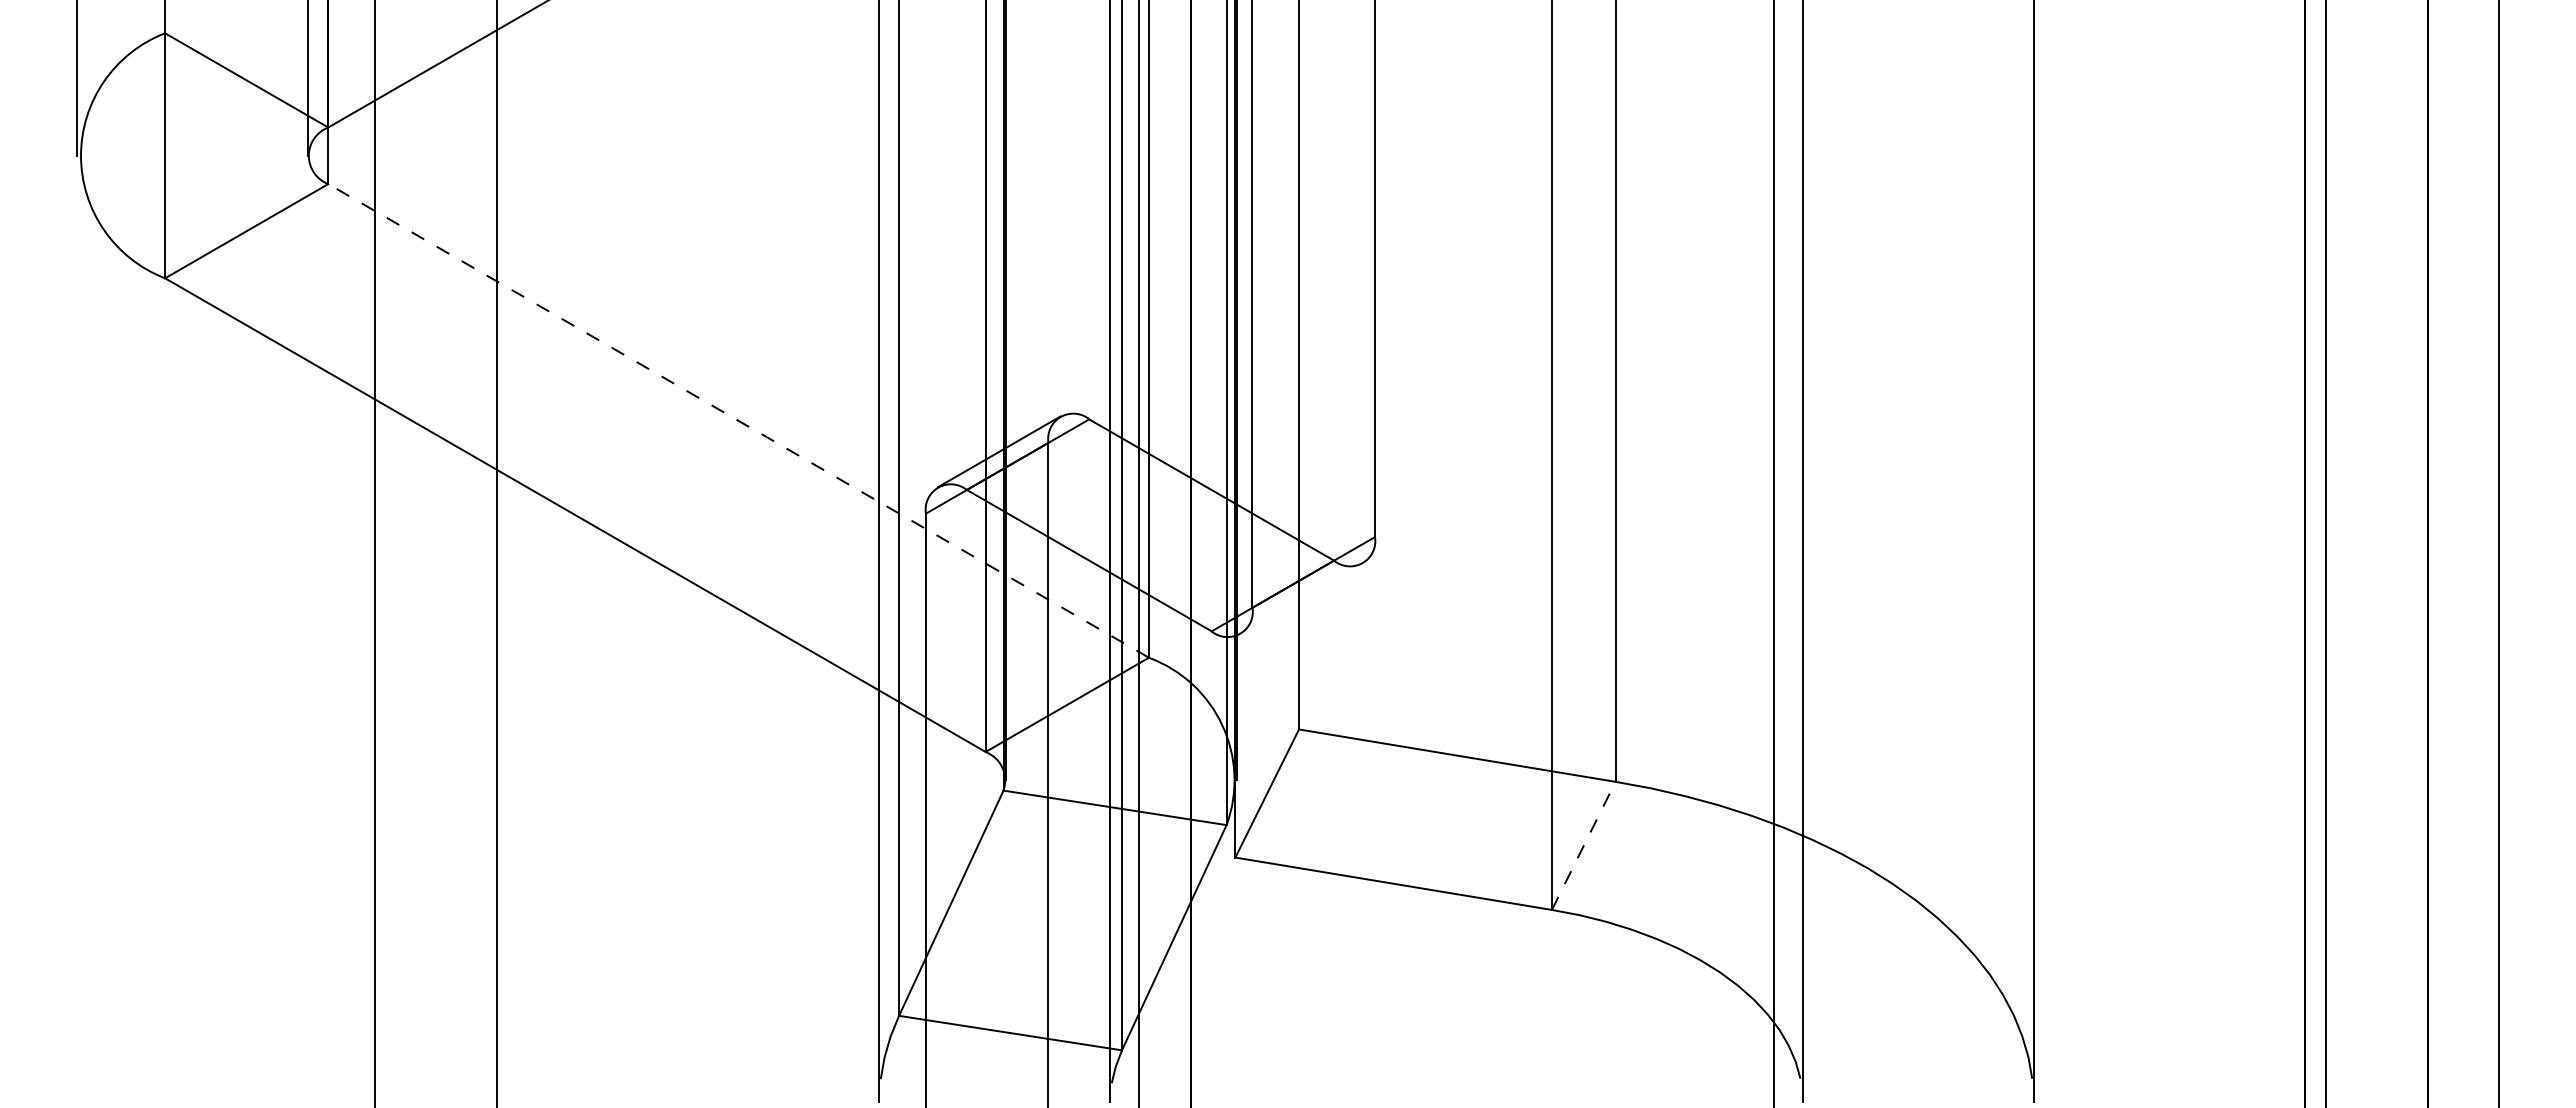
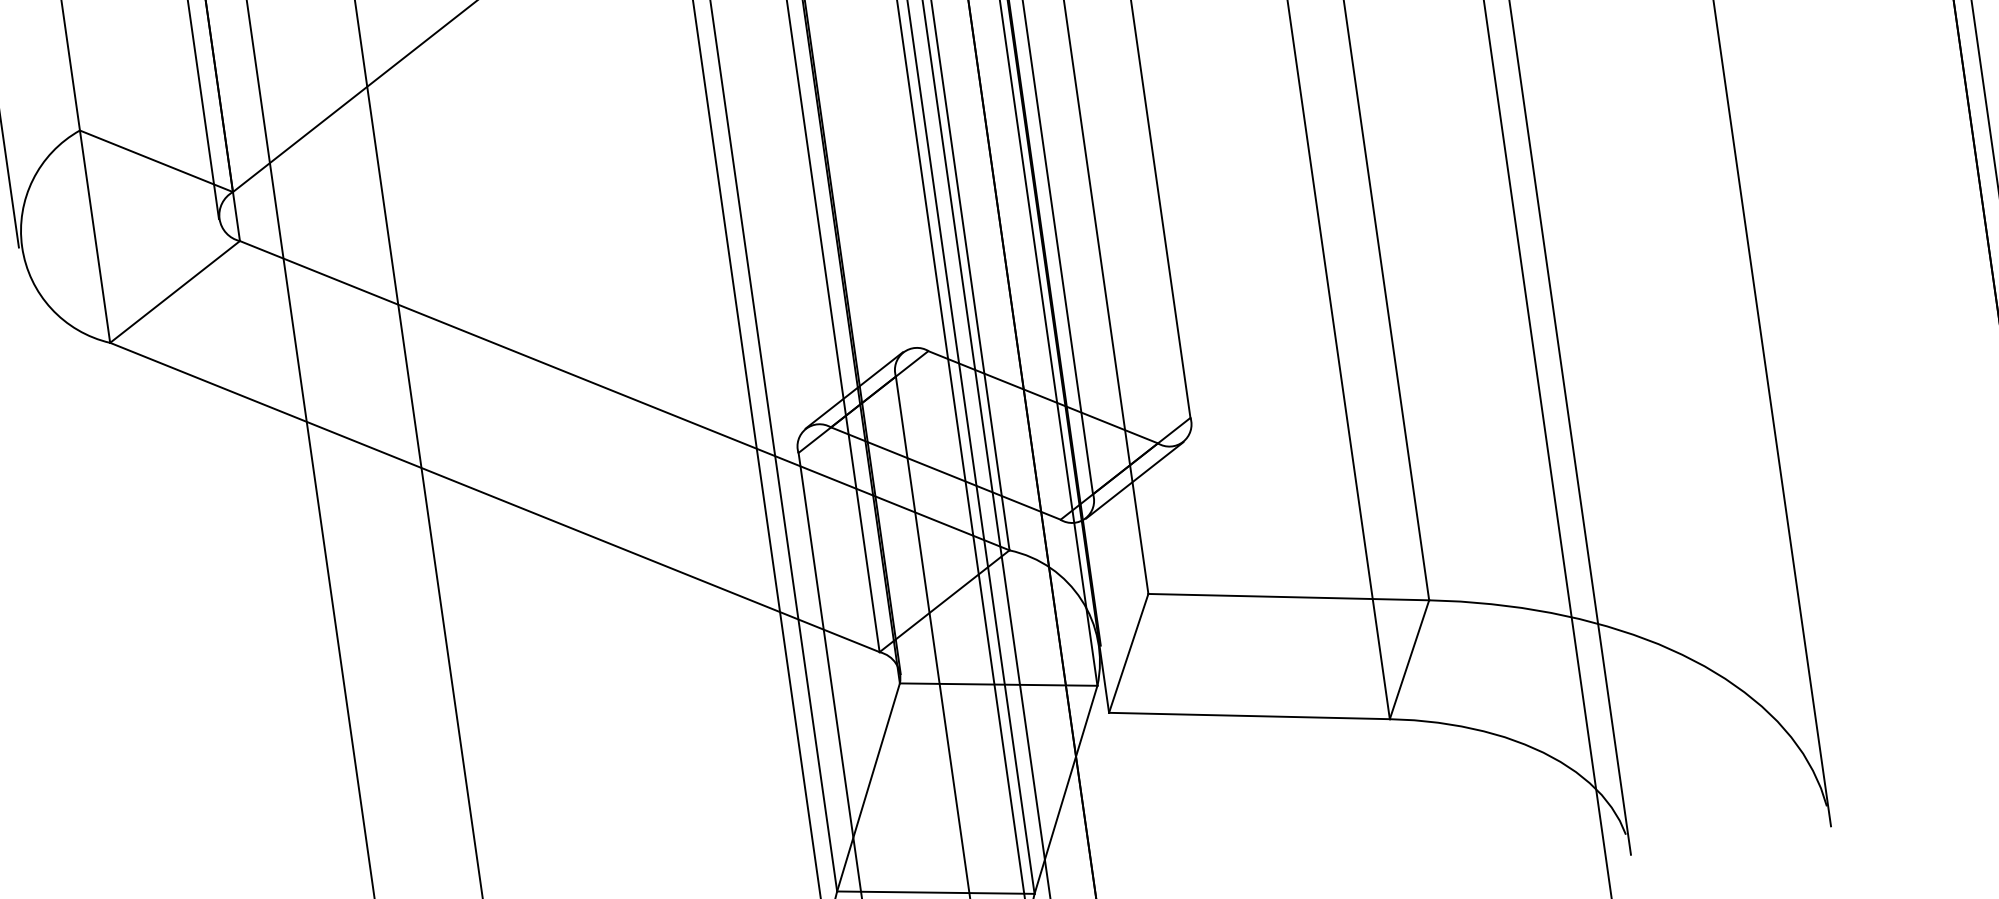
line: (738, 420) -> (624, 395), dashed -> solid
line: (1301, 598) -> (1134, 480), added
line: (1583, 845) -> (1409, 659), dashed -> solid

